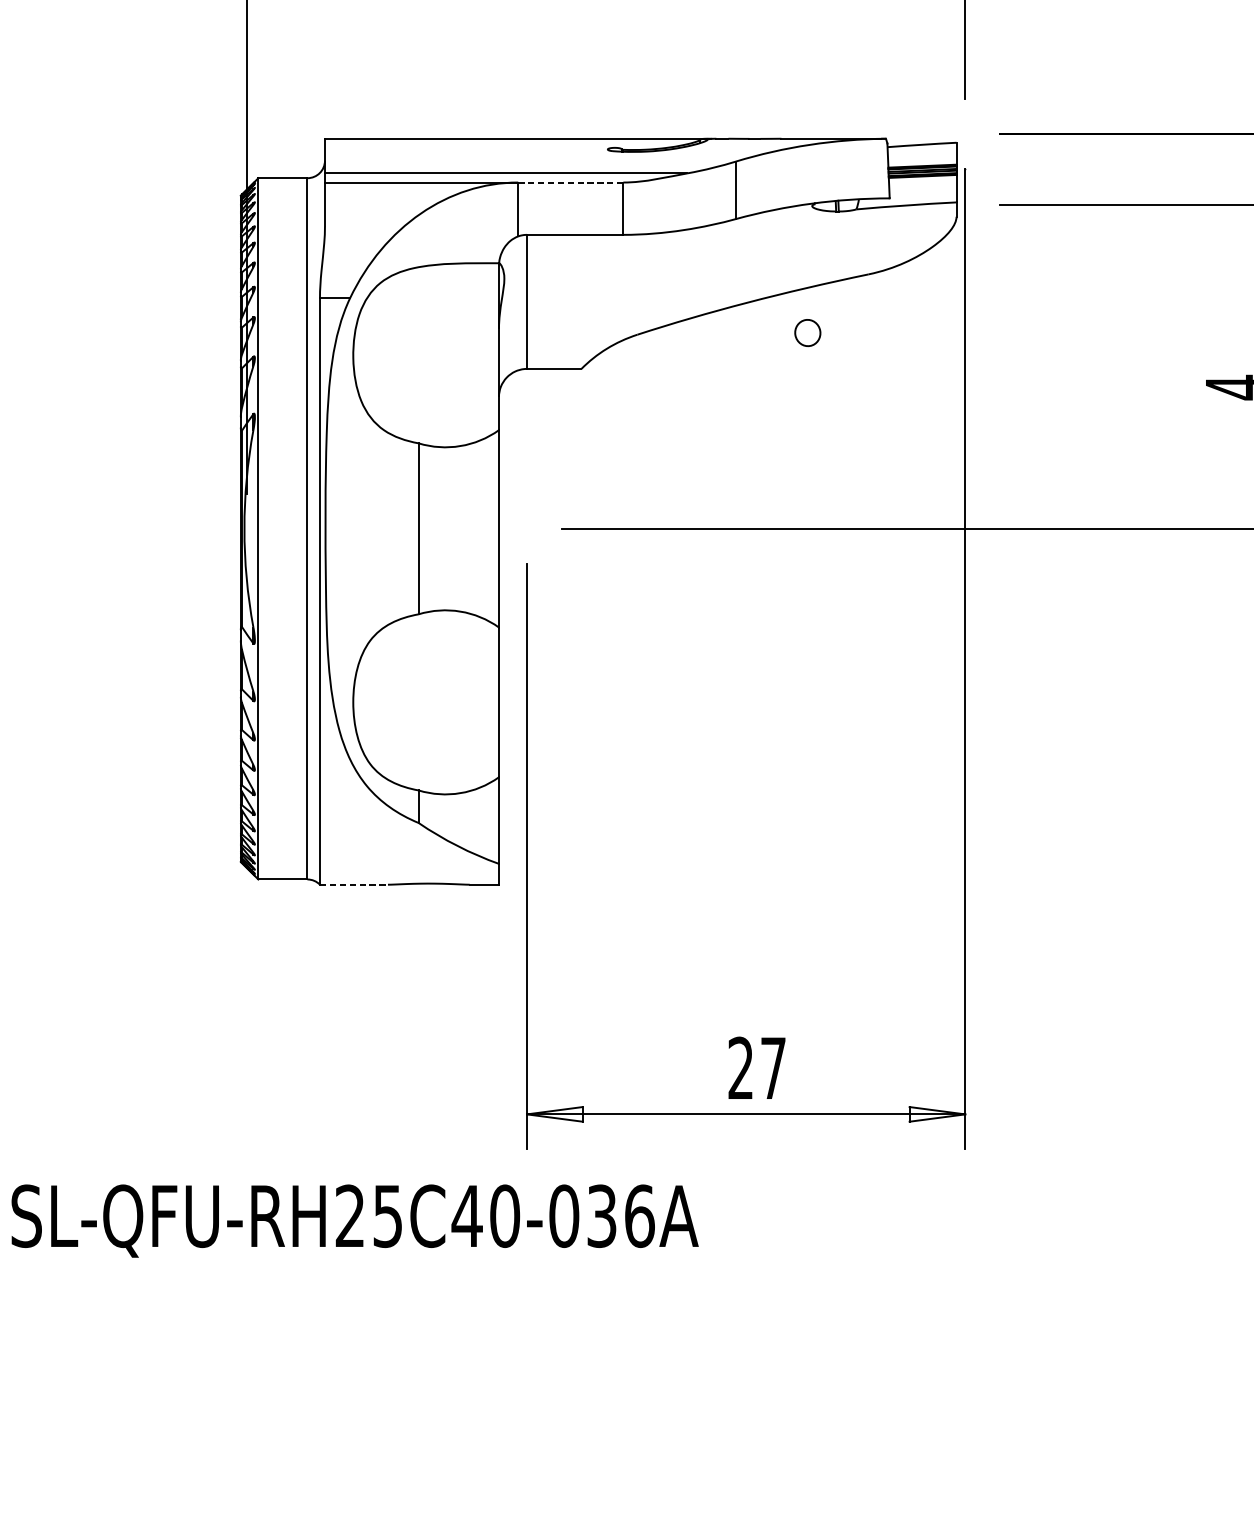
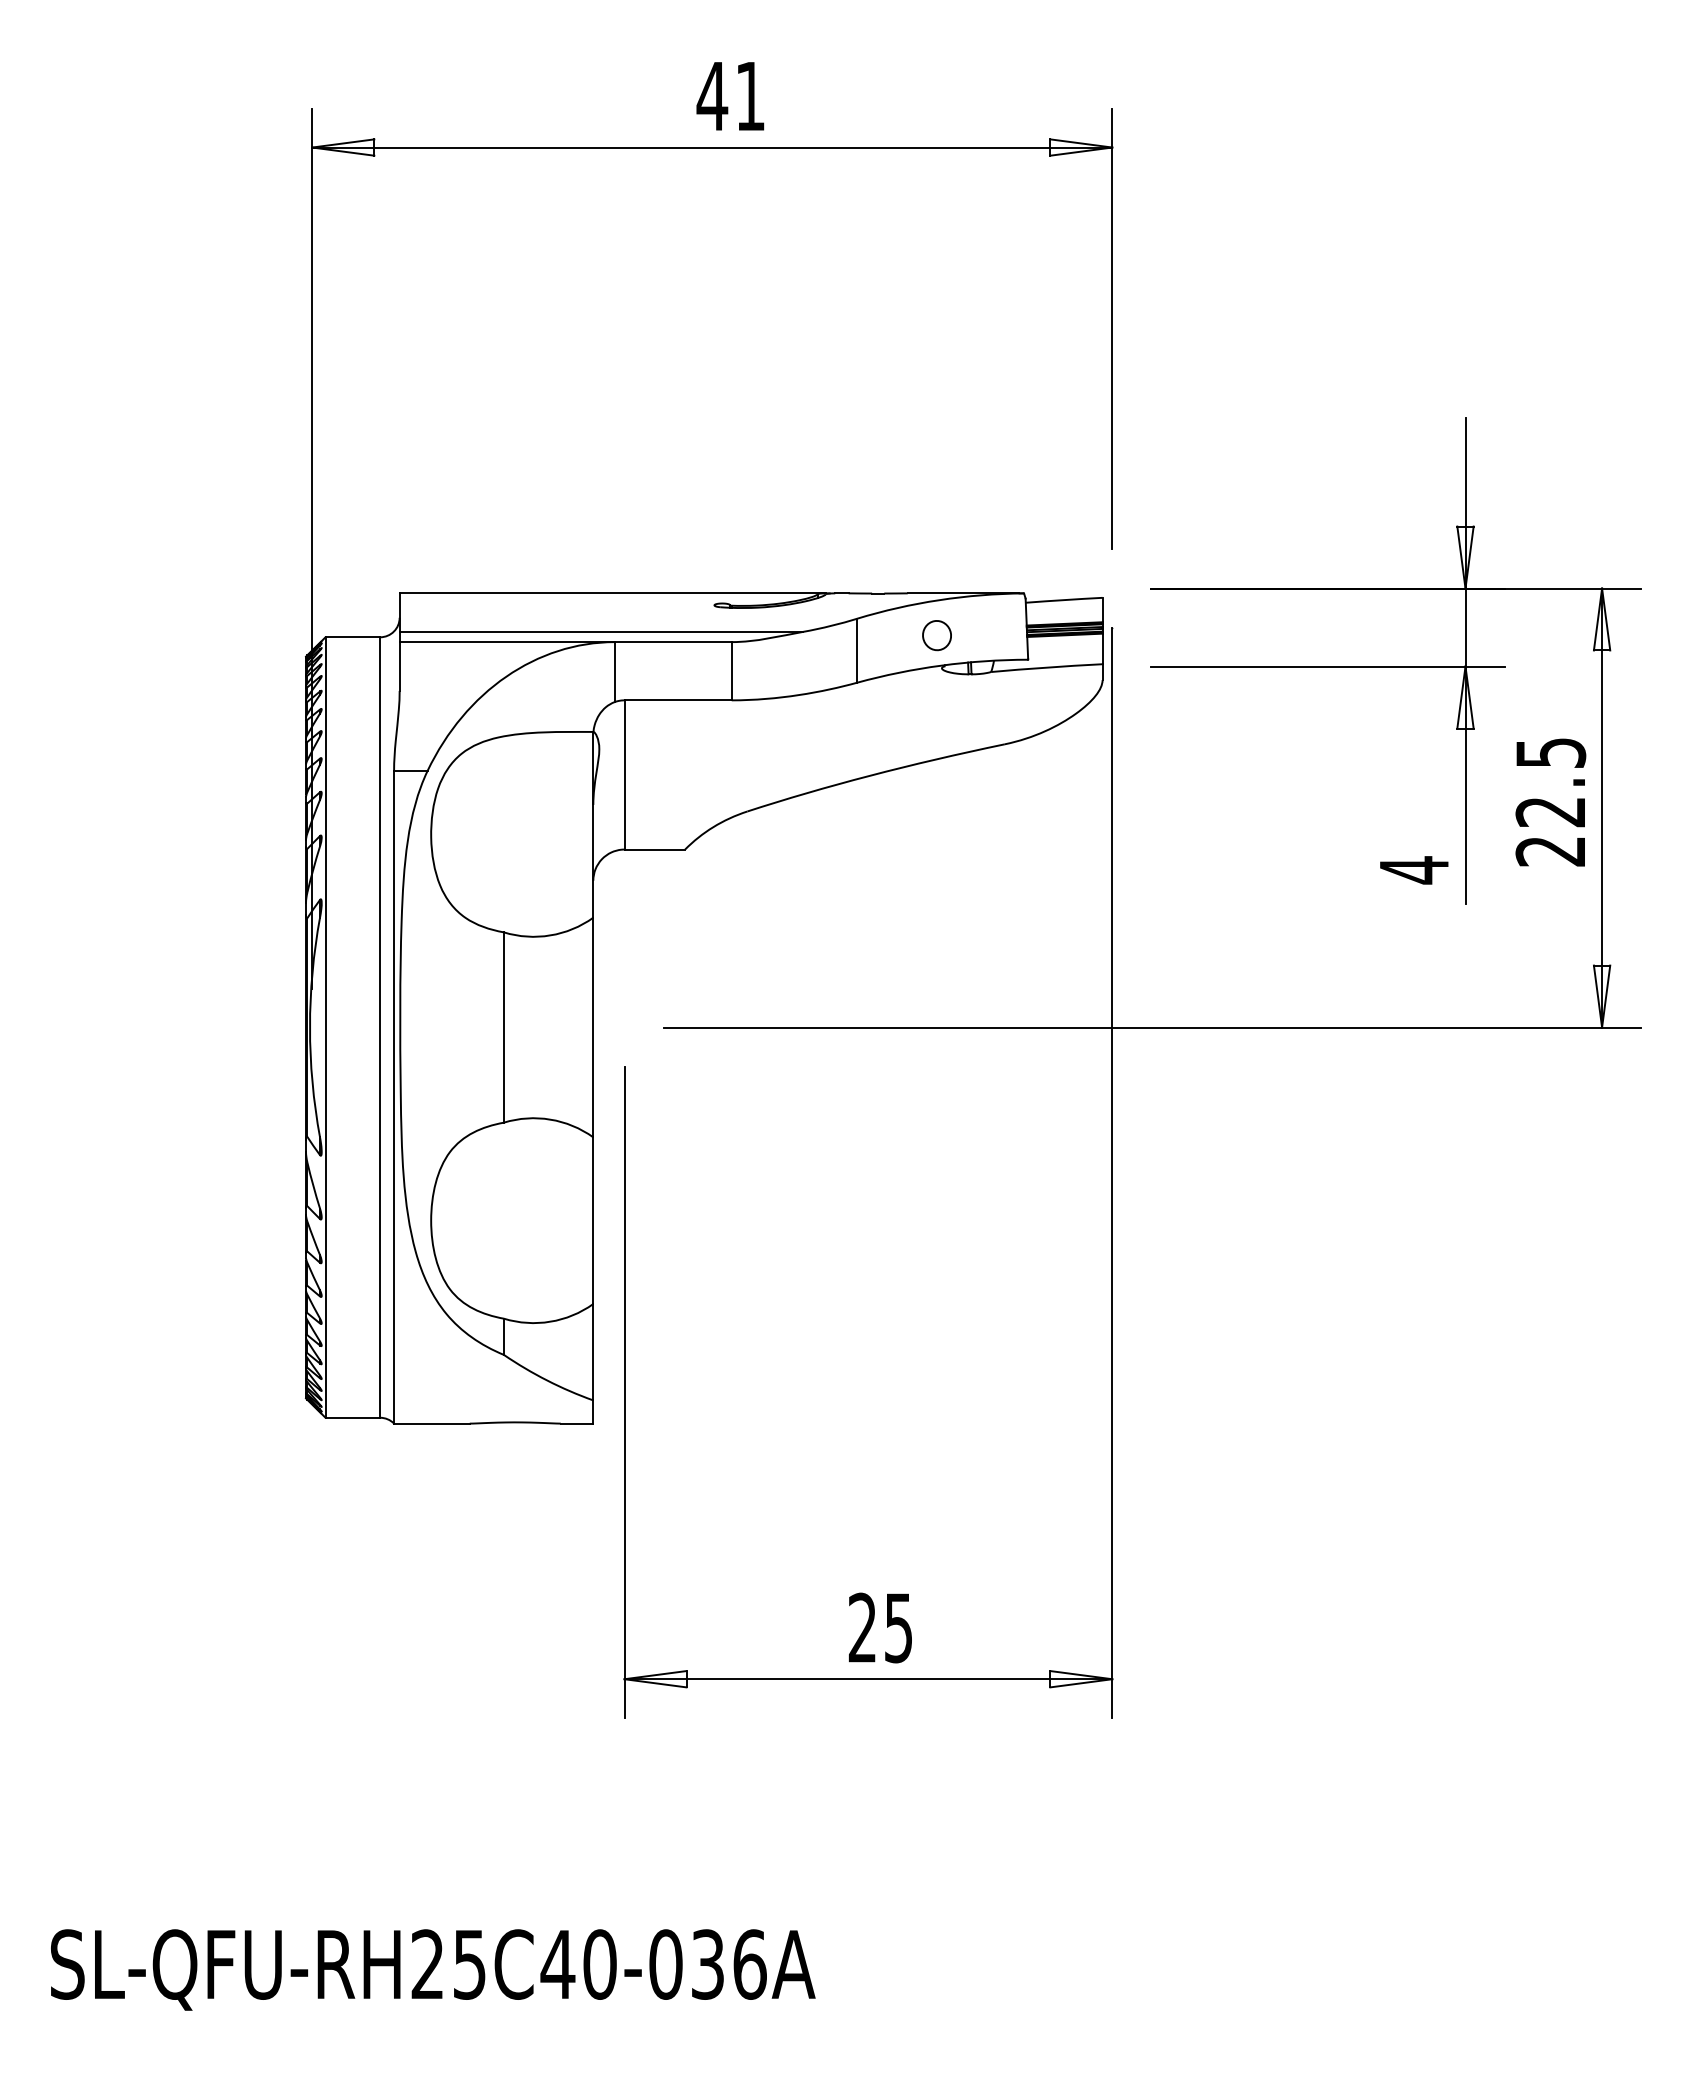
line: (570, 182) -> (672, 642), dashed -> solid
part: (807, 332) -> (936, 635), moved
line: (353, 884) -> (431, 1423), dashed -> solid
text: (773, 1068) -> (898, 1628), 27 -> 25
text: (355, 1220) -> (433, 1969), moved

